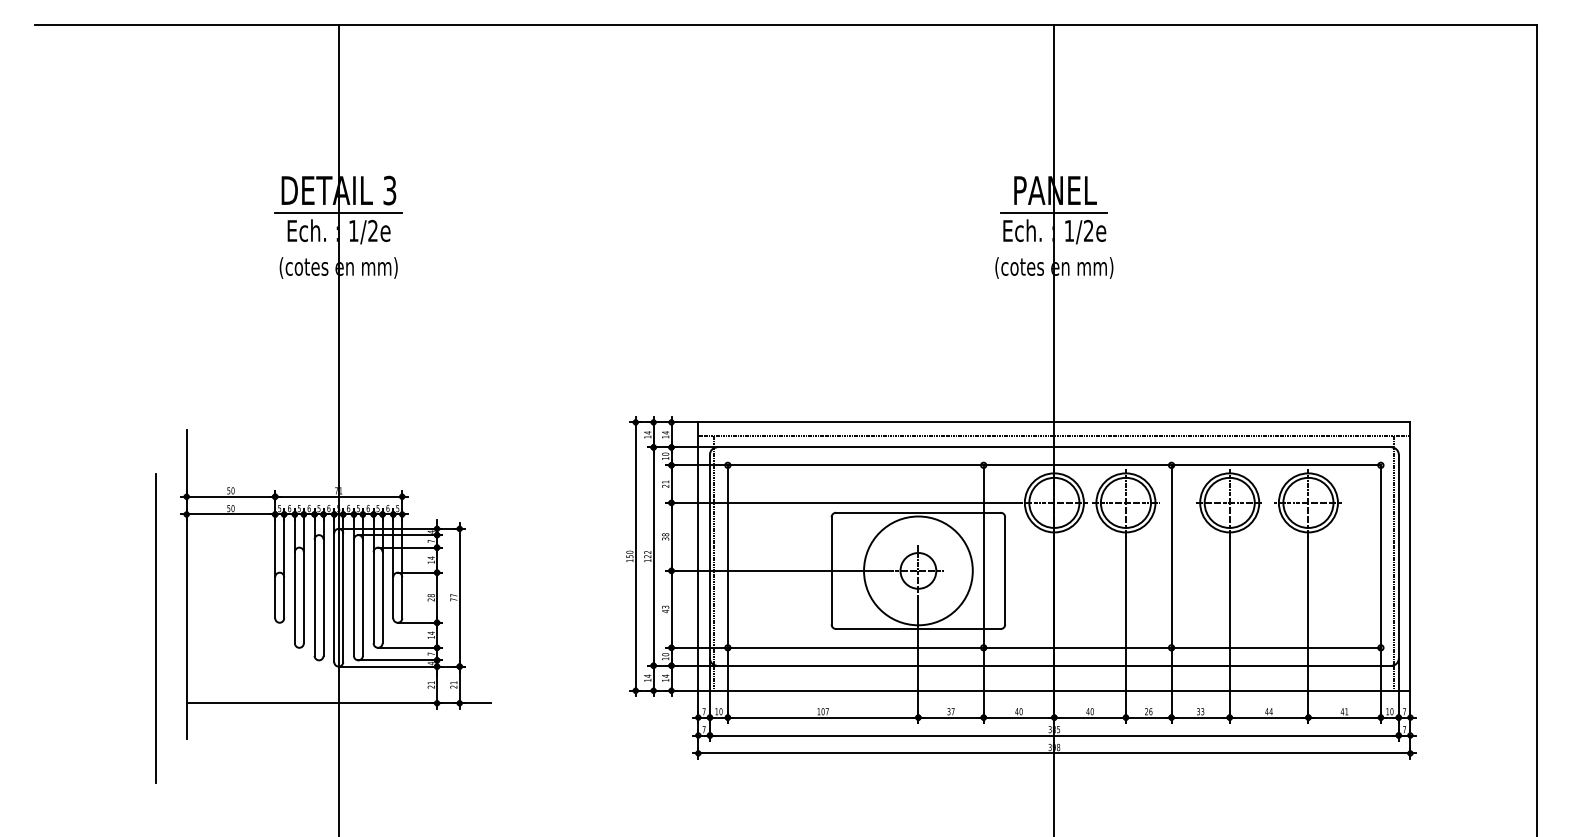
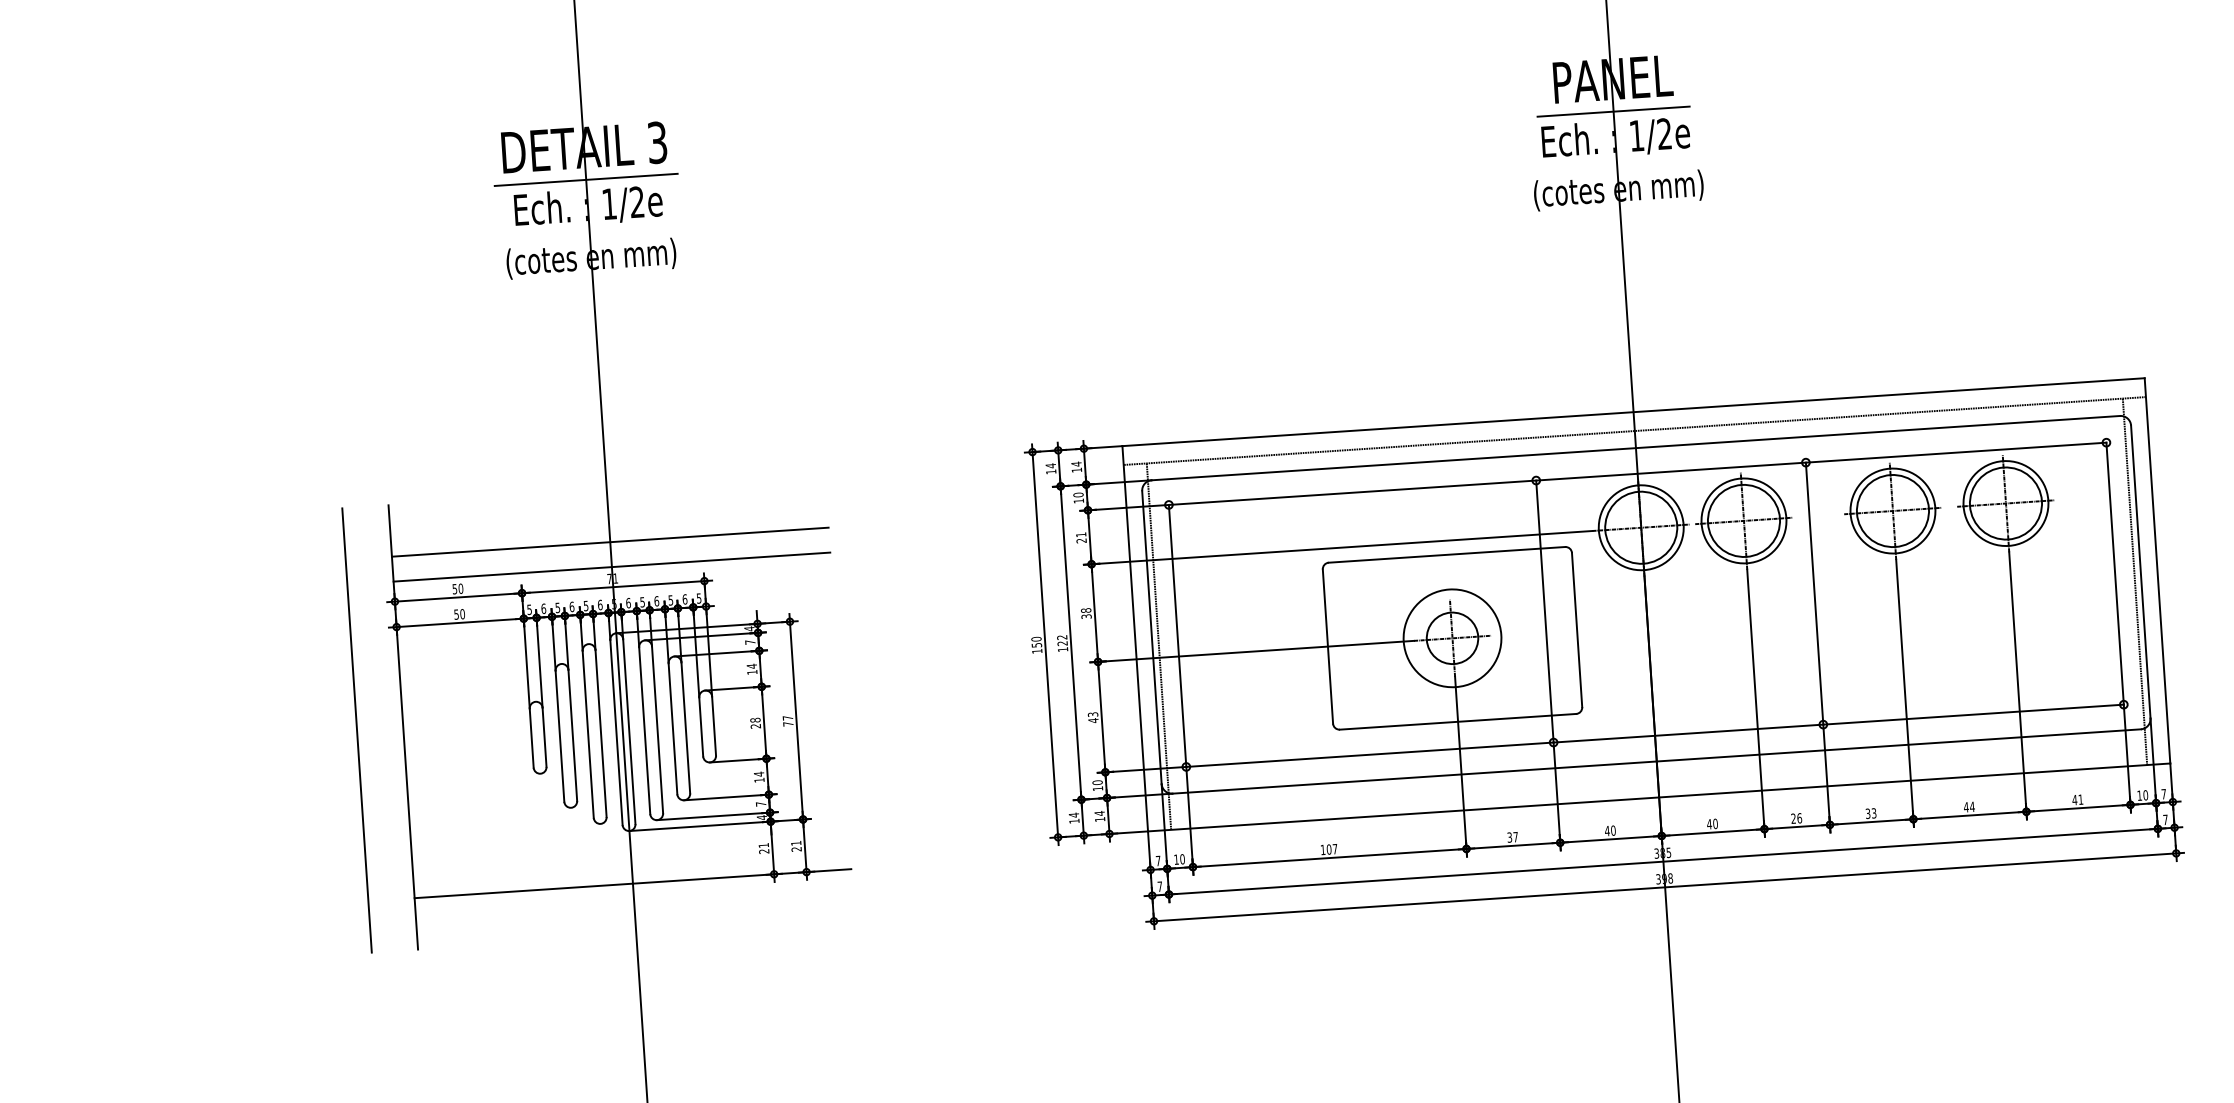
line: (338, 465) -> (609, 542), added
line: (338, 482) -> (611, 566), added
circle: (918, 570) -> (1452, 637), size x0.62
line: (155, 628) -> (355, 730), moved

